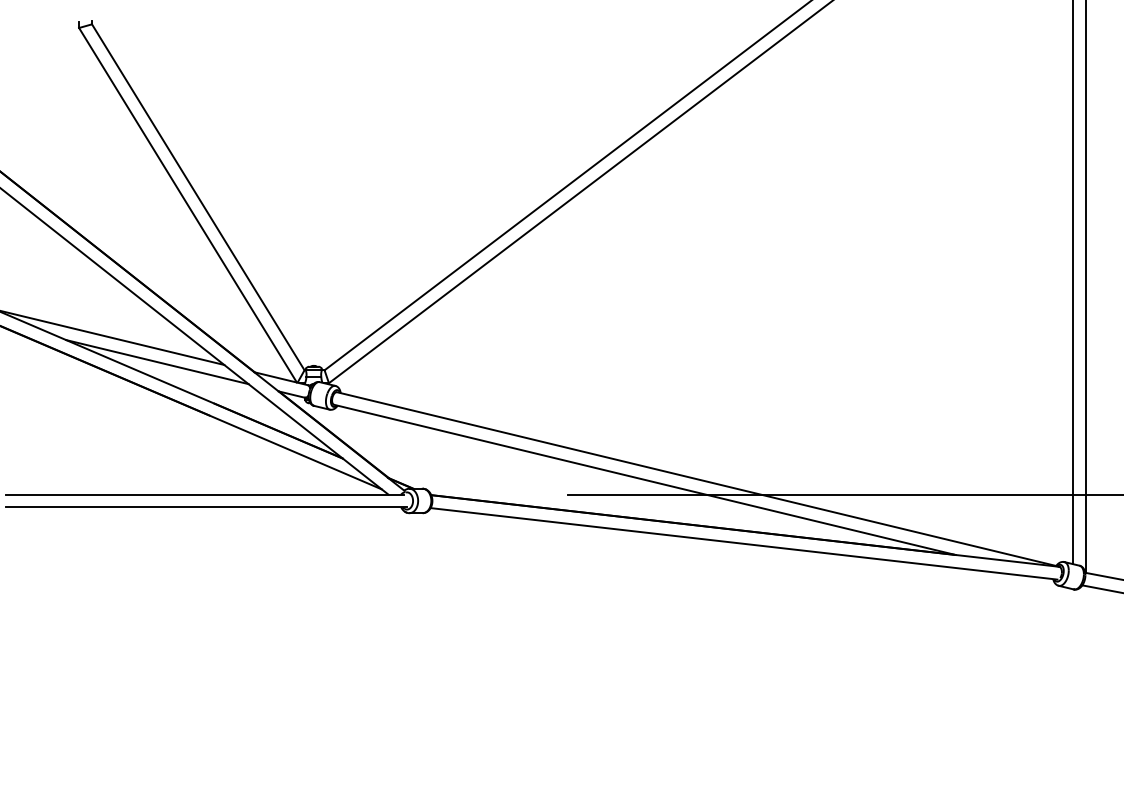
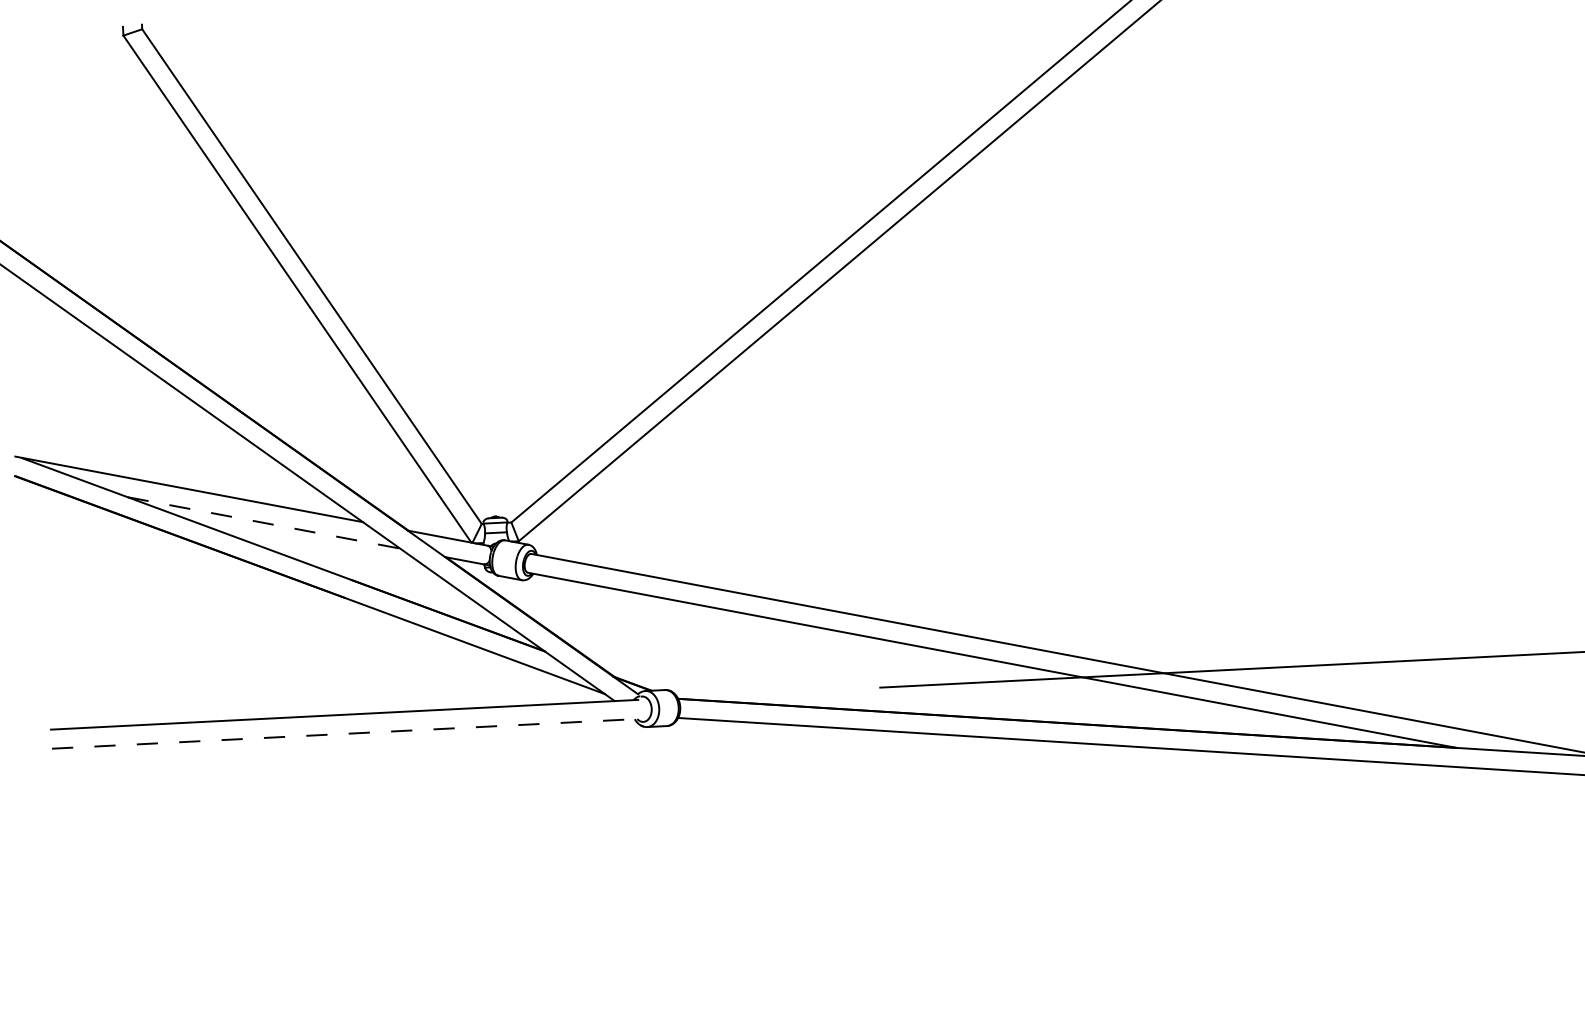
line: (157, 362) -> (264, 523), solid -> dashed
line: (207, 507) -> (348, 733), solid -> dashed

